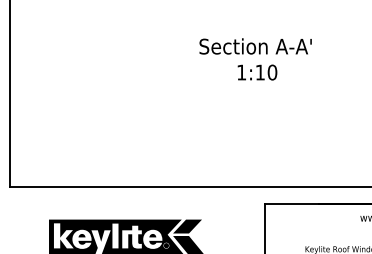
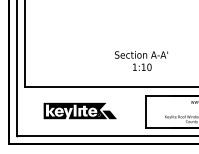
text: (255, 58) -> (141, 60), moved
fill: (188, 225) -> (109, 105), removed

